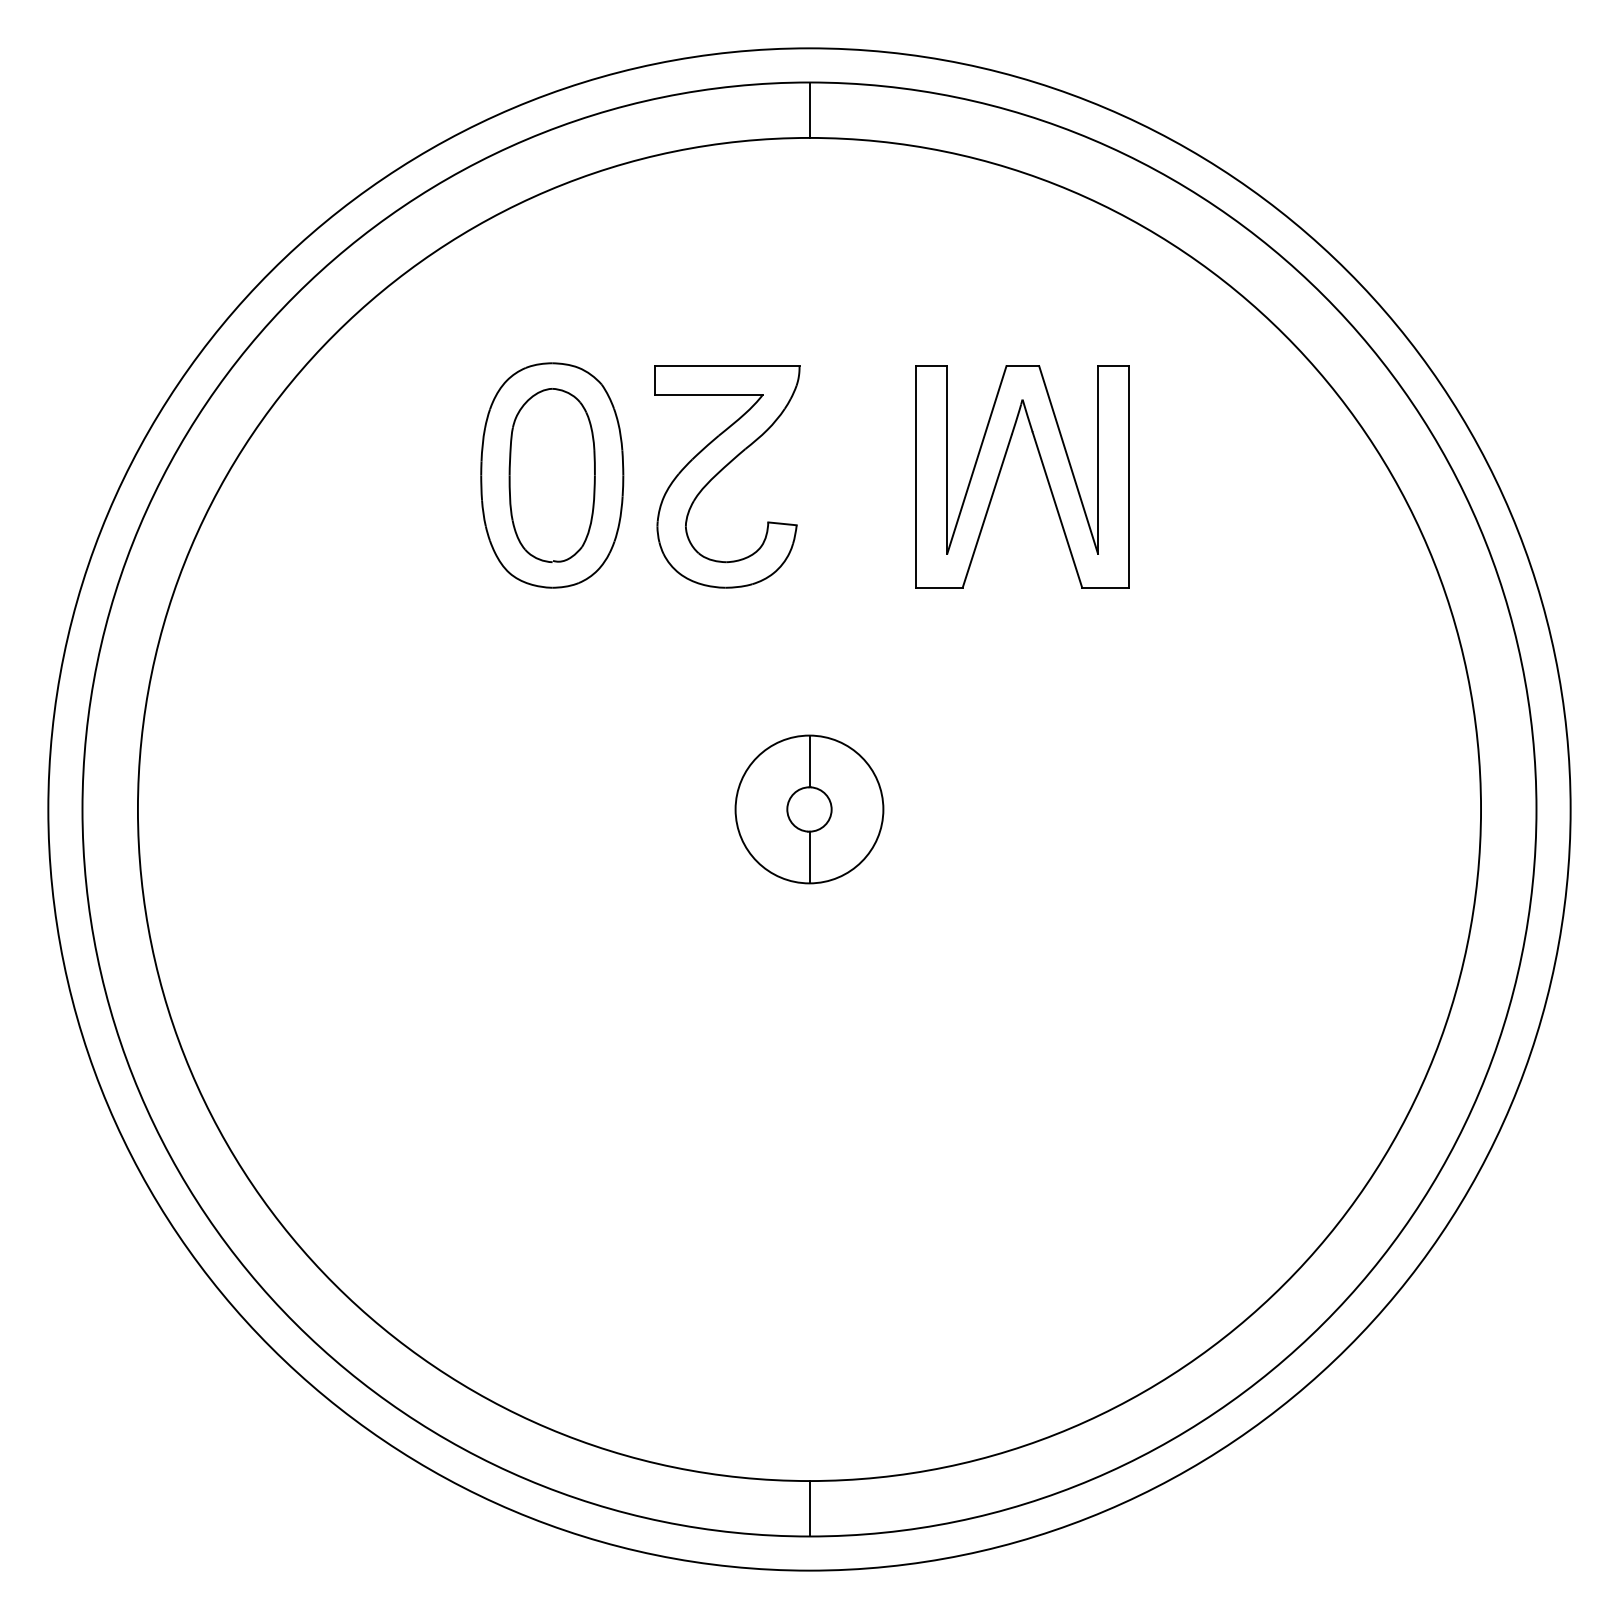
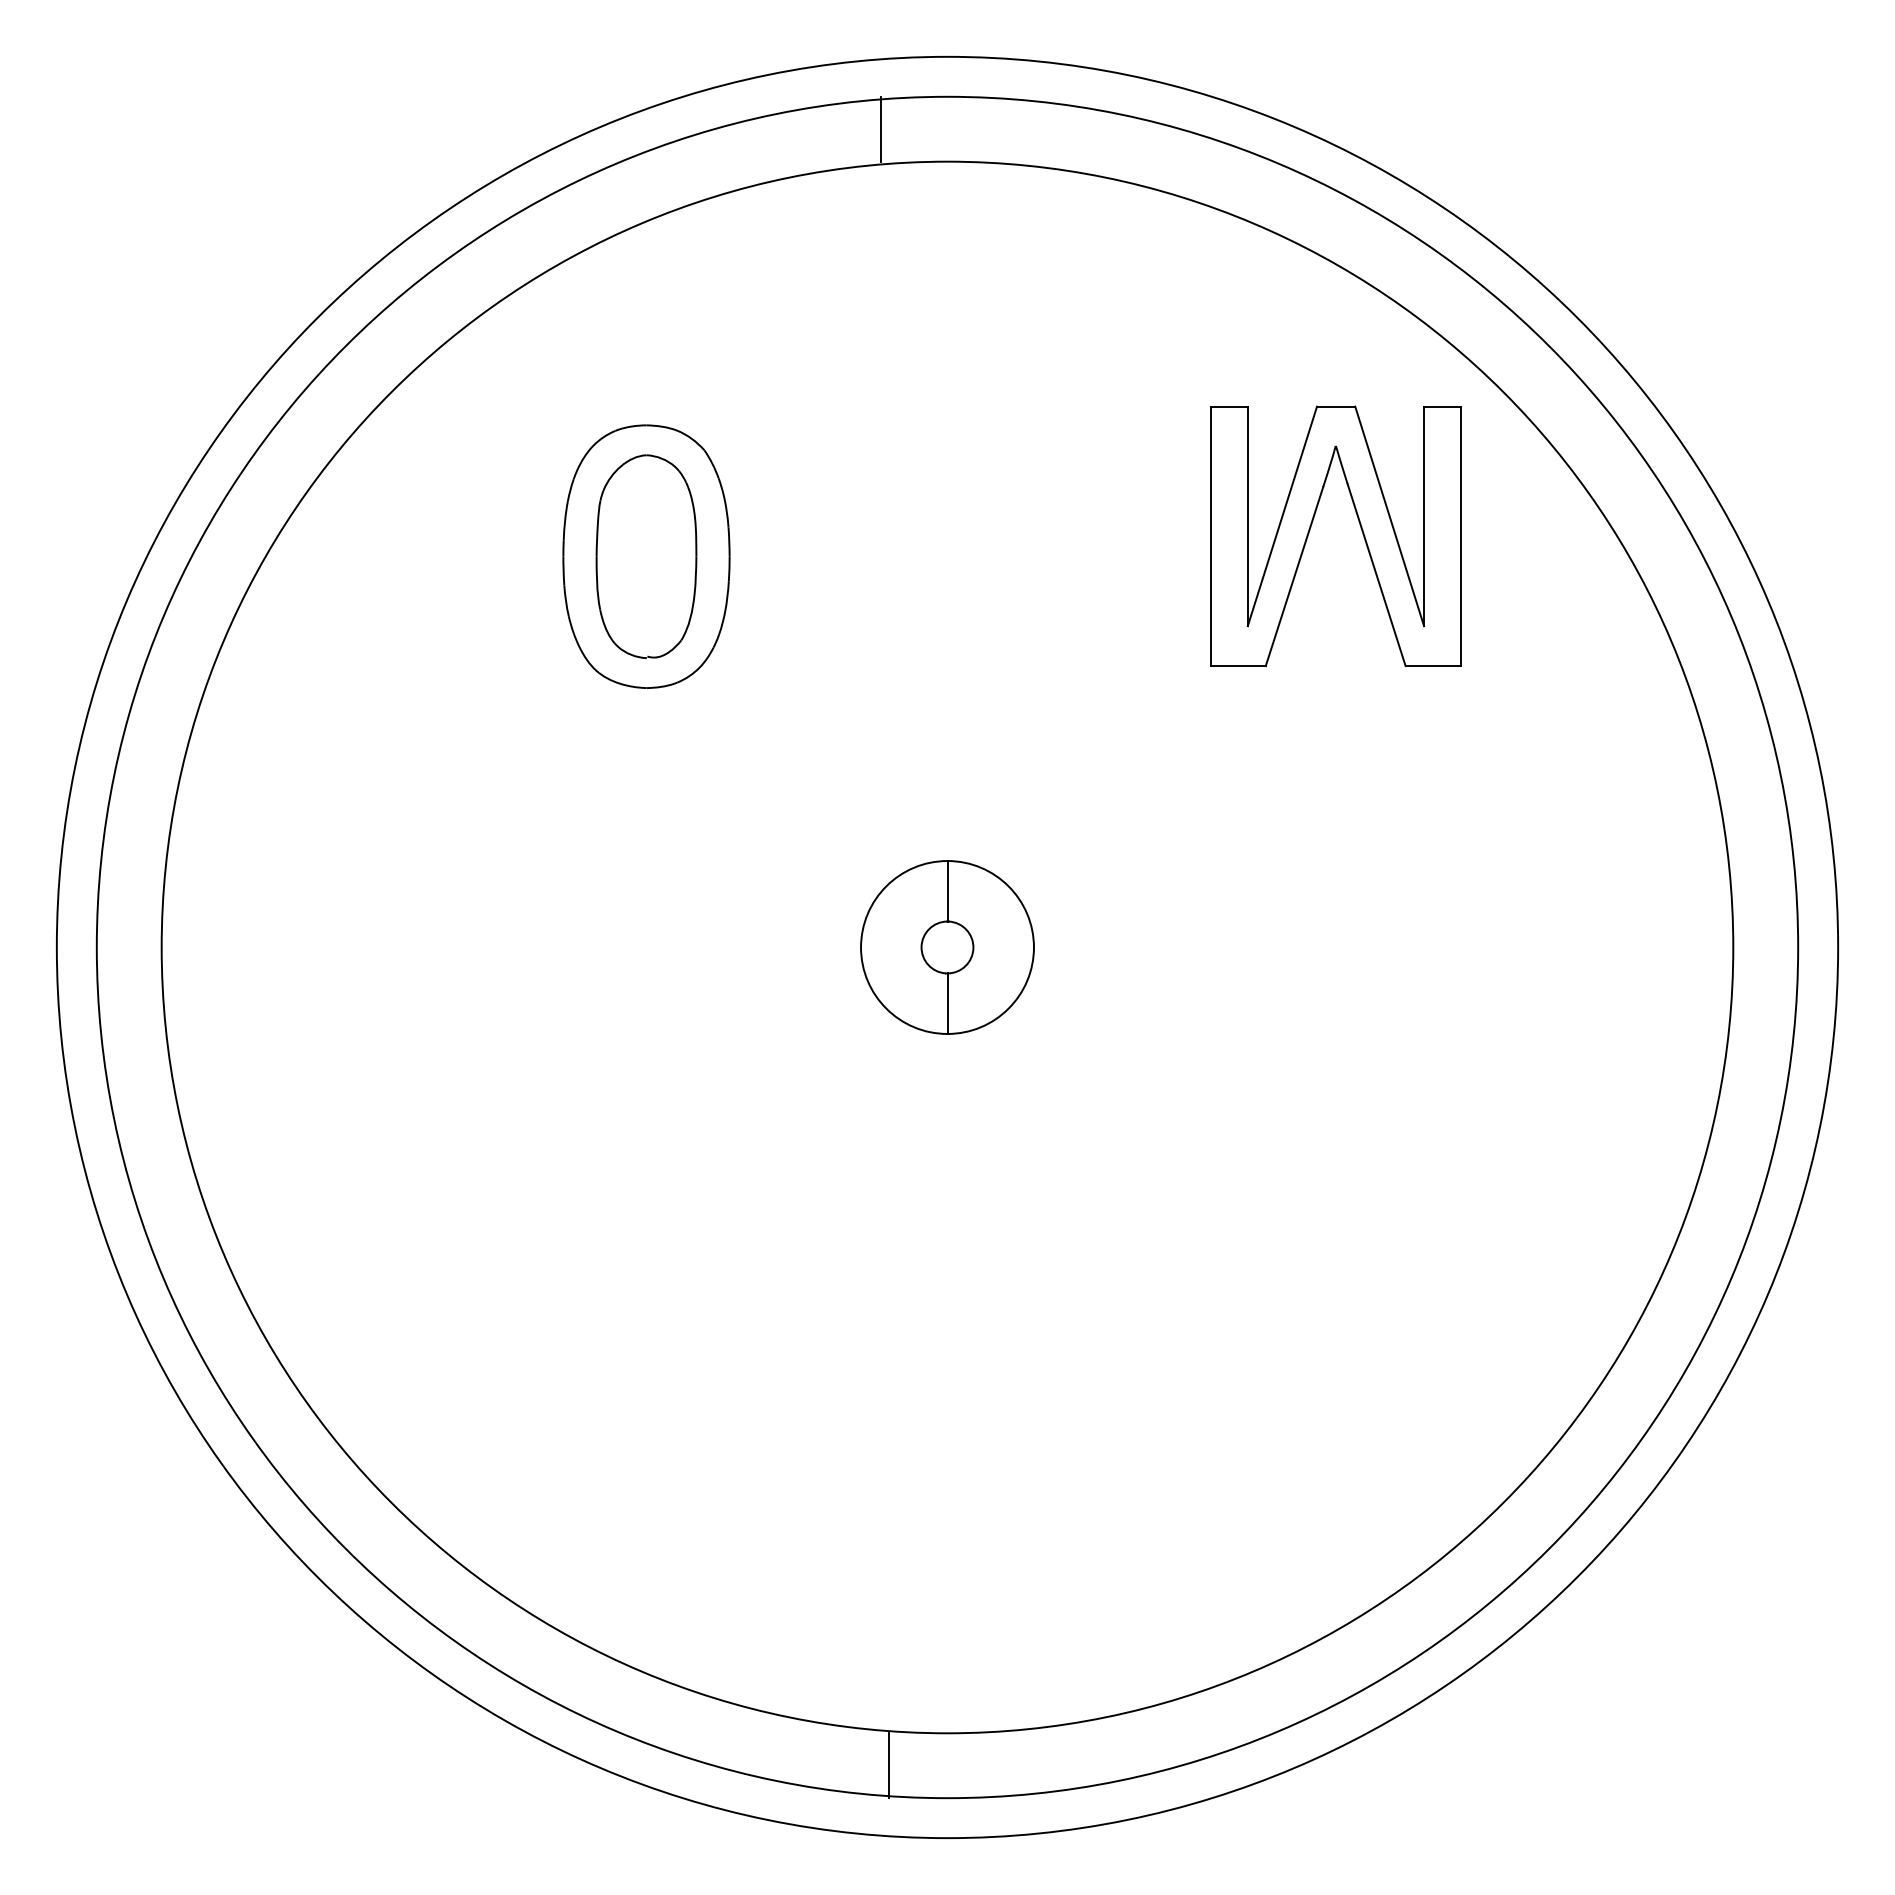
line: (809, 109) -> (880, 128), moved
part: (1001, 469) -> (1311, 527), moved
part: (721, 471) -> (844, 551), removed
line: (809, 1508) -> (888, 1765), moved

